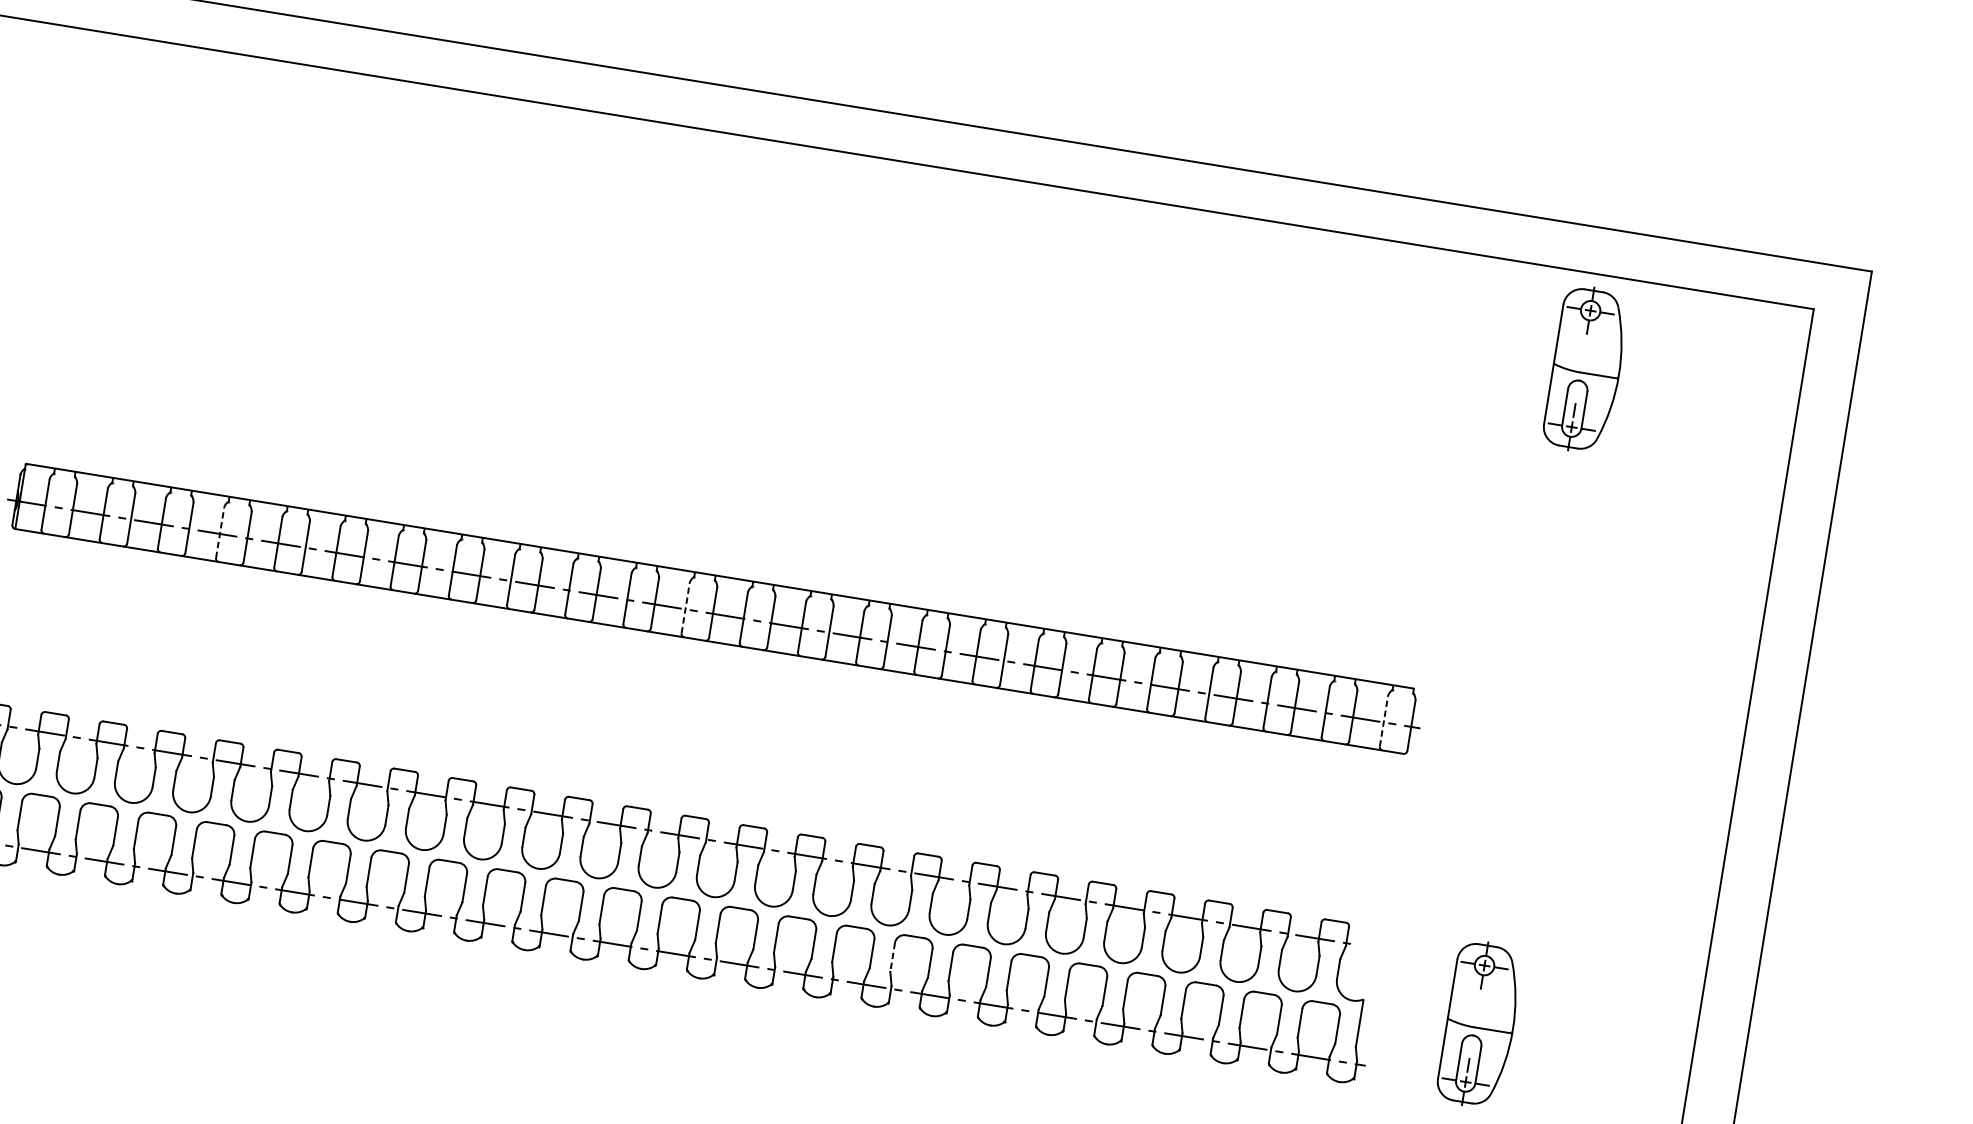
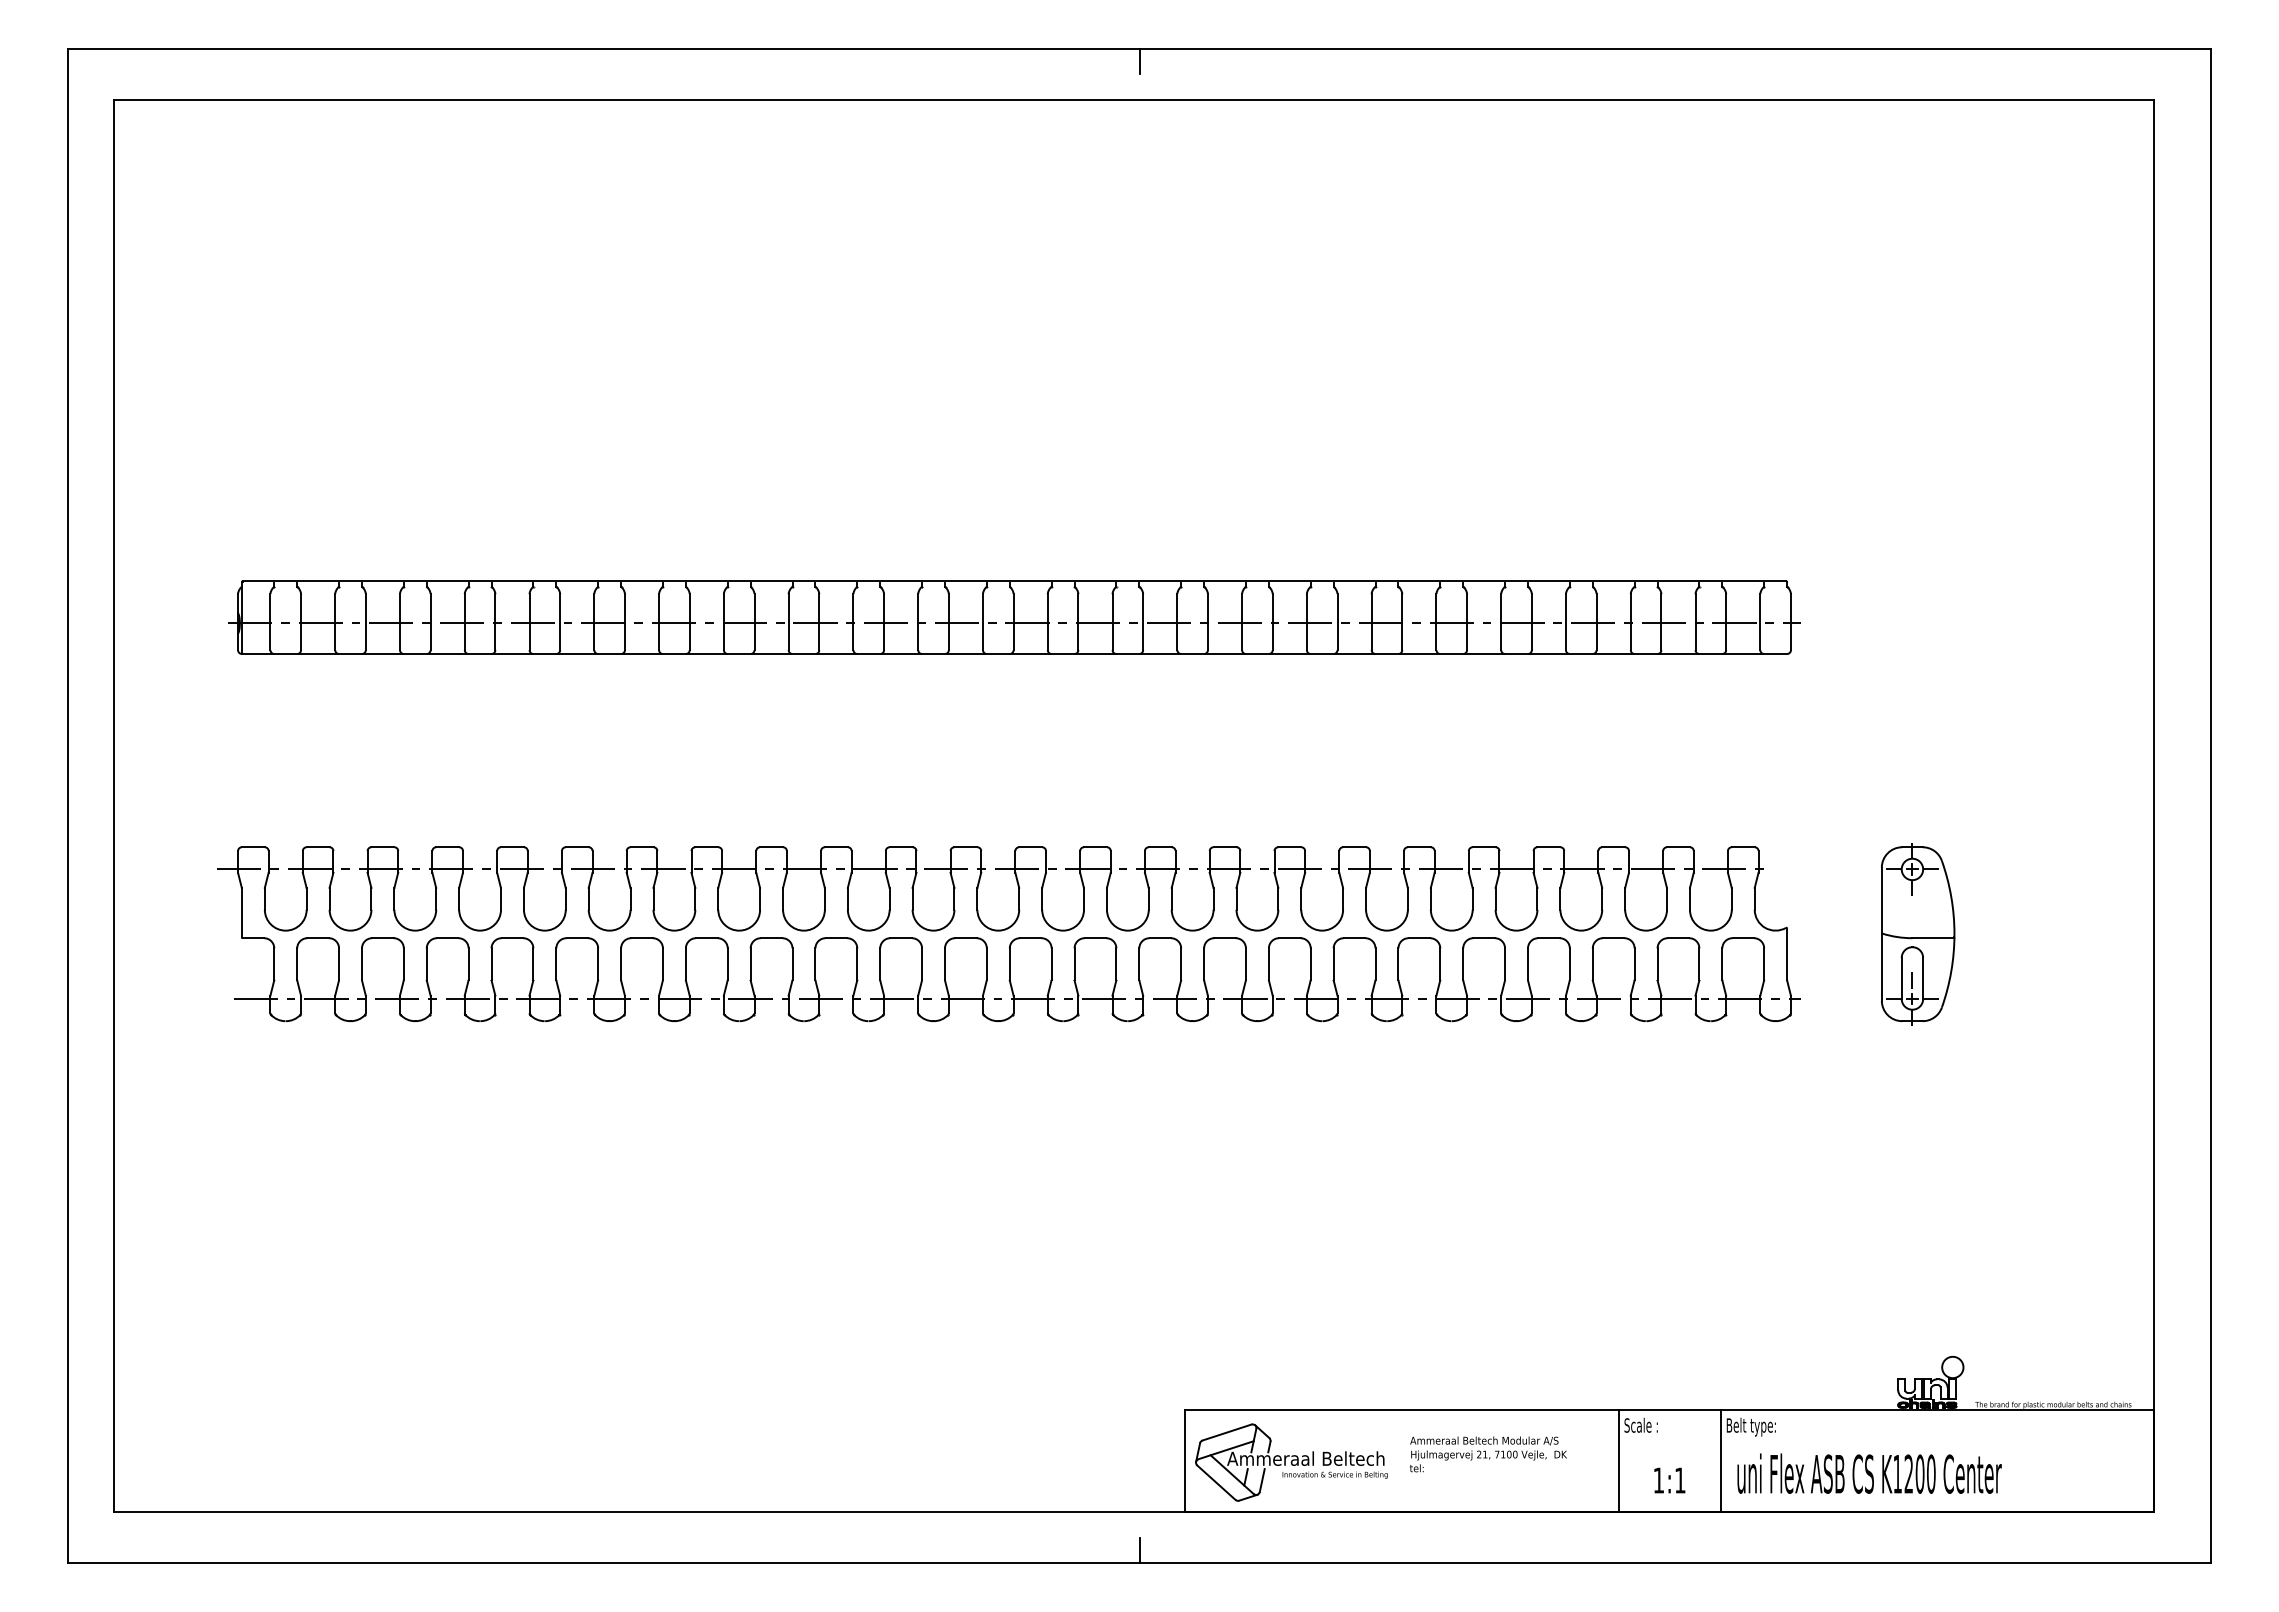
line: (907, 127) -> (1139, 61), added
part: (1586, 370) -> (1918, 205), removed
line: (219, 532) -> (464, 621), dashed -> solid
line: (686, 607) -> (983, 621), dashed -> solid
line: (1384, 720) -> (1760, 621), dashed -> solid
line: (892, 957) -> (1268, 964), dashed -> solid

